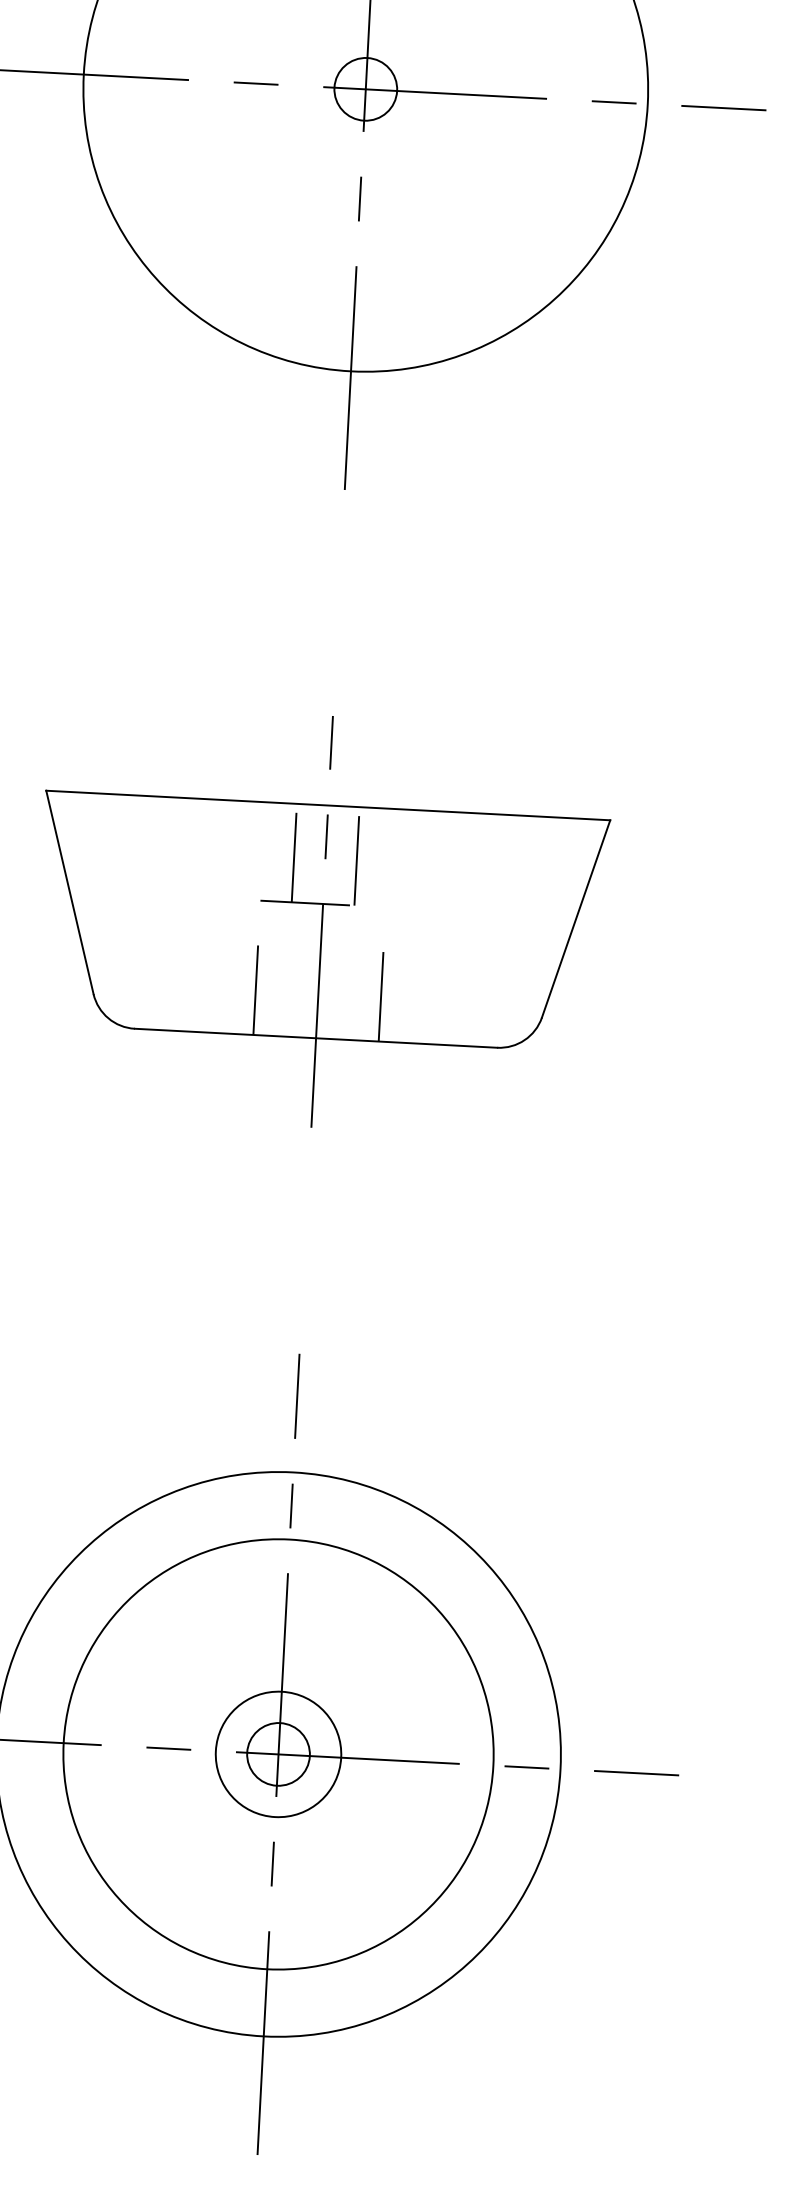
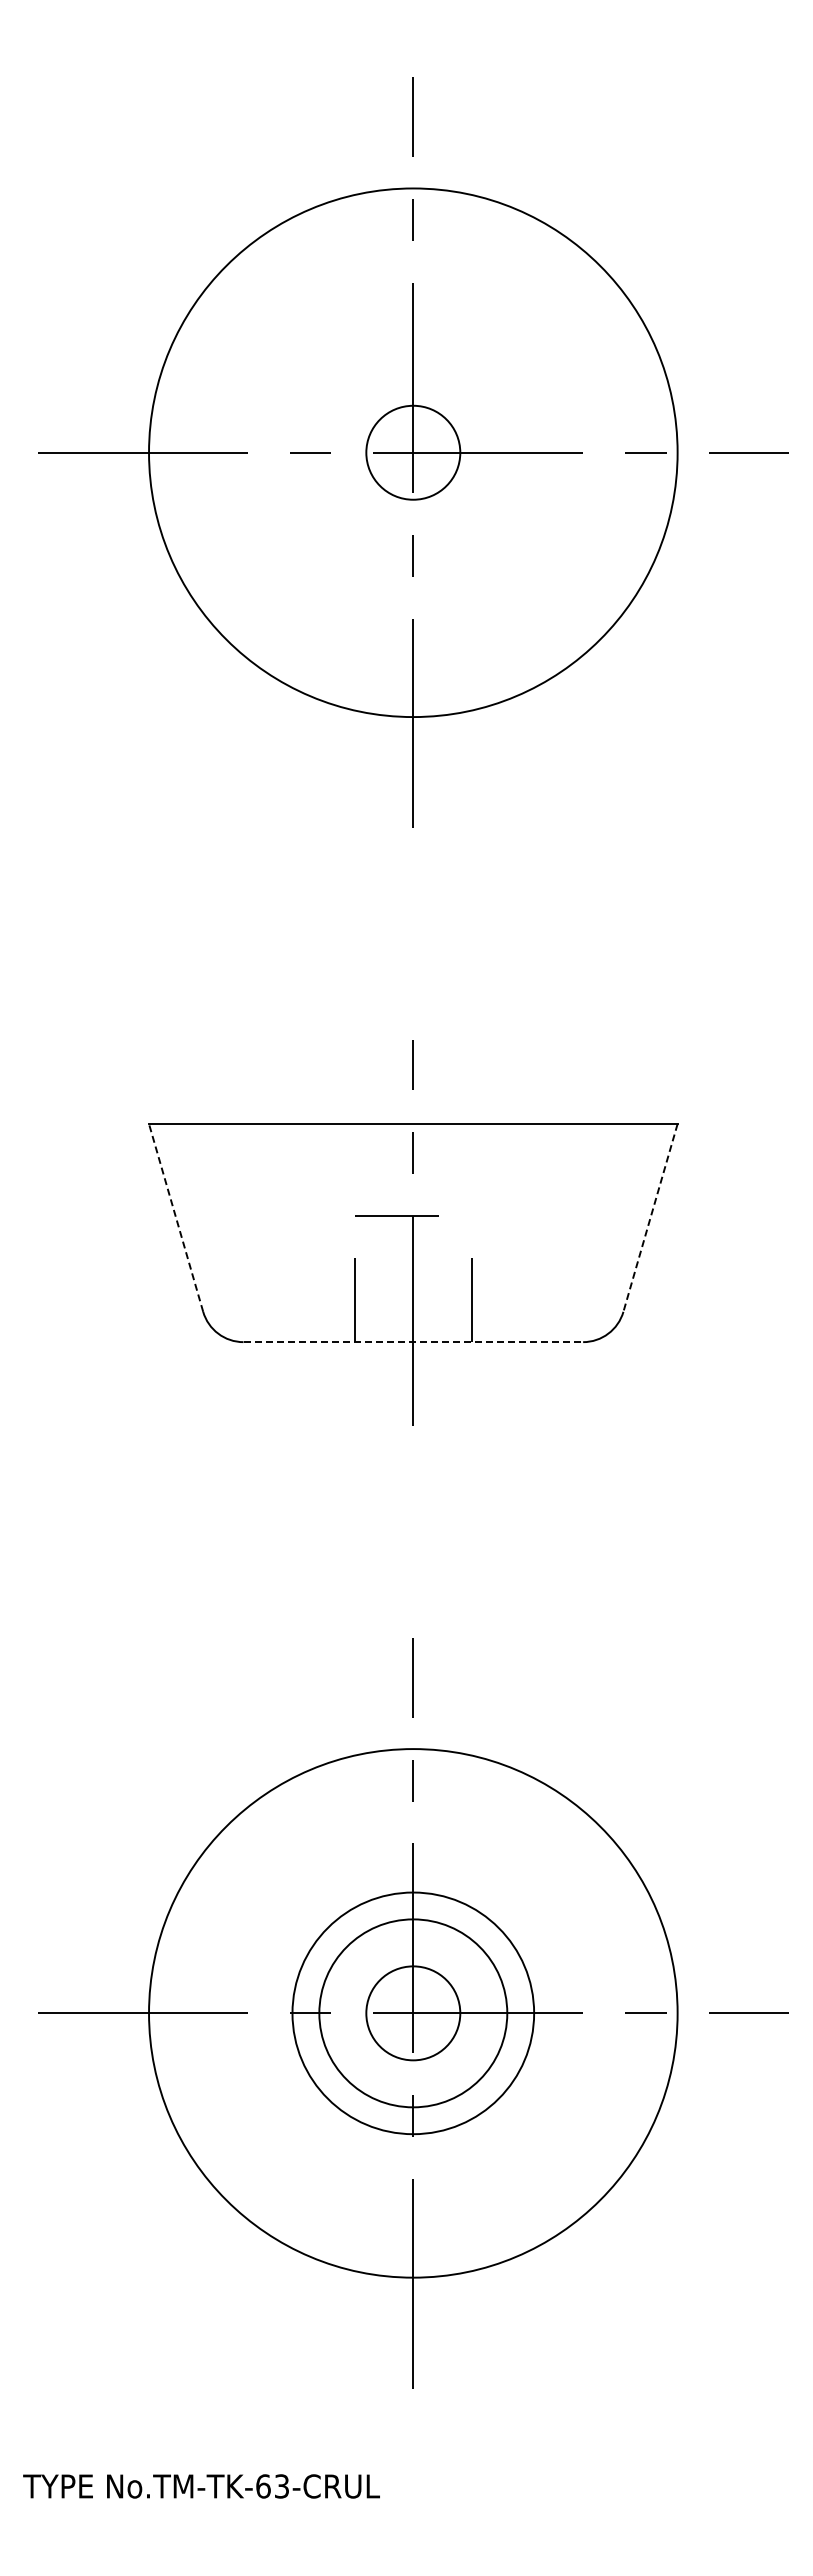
circle: (364, 89) -> (412, 452), size x1.6
line: (293, 853) -> (383, 1170), removed
line: (356, 856) -> (442, 1170), removed
line: (70, 892) -> (176, 1217), solid -> dashed
line: (576, 918) -> (650, 1217), solid -> dashed
line: (316, 1038) -> (413, 1342), solid -> dashed
circle: (277, 1754) -> (412, 2013), size x0.6
circle: (277, 1754) -> (412, 2013), size x1.6
circle: (278, 1754) -> (413, 2013), size x1.6

